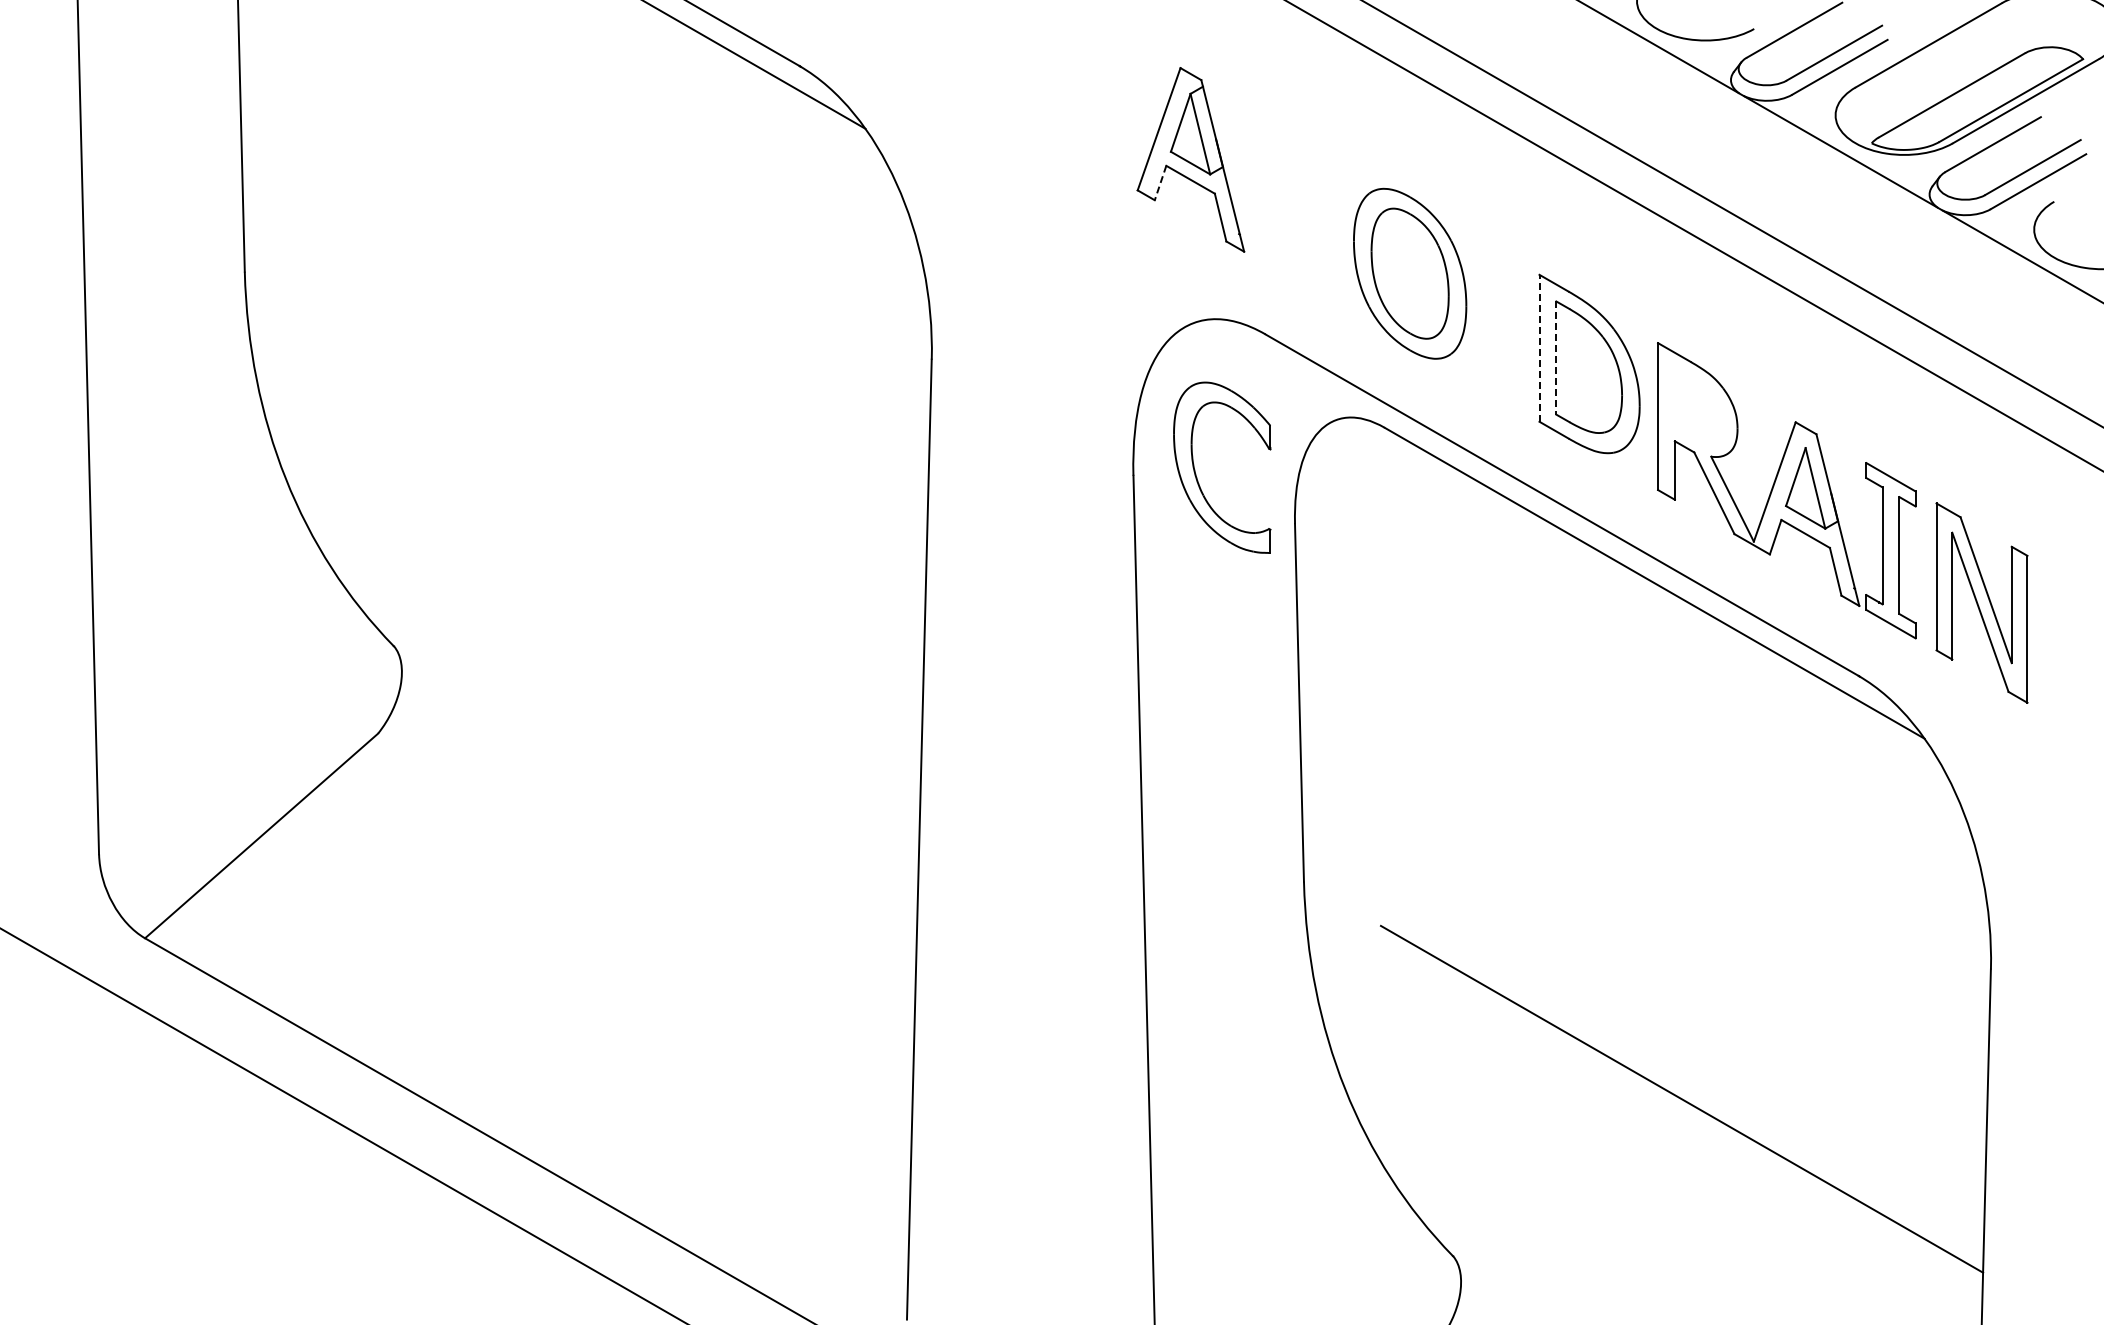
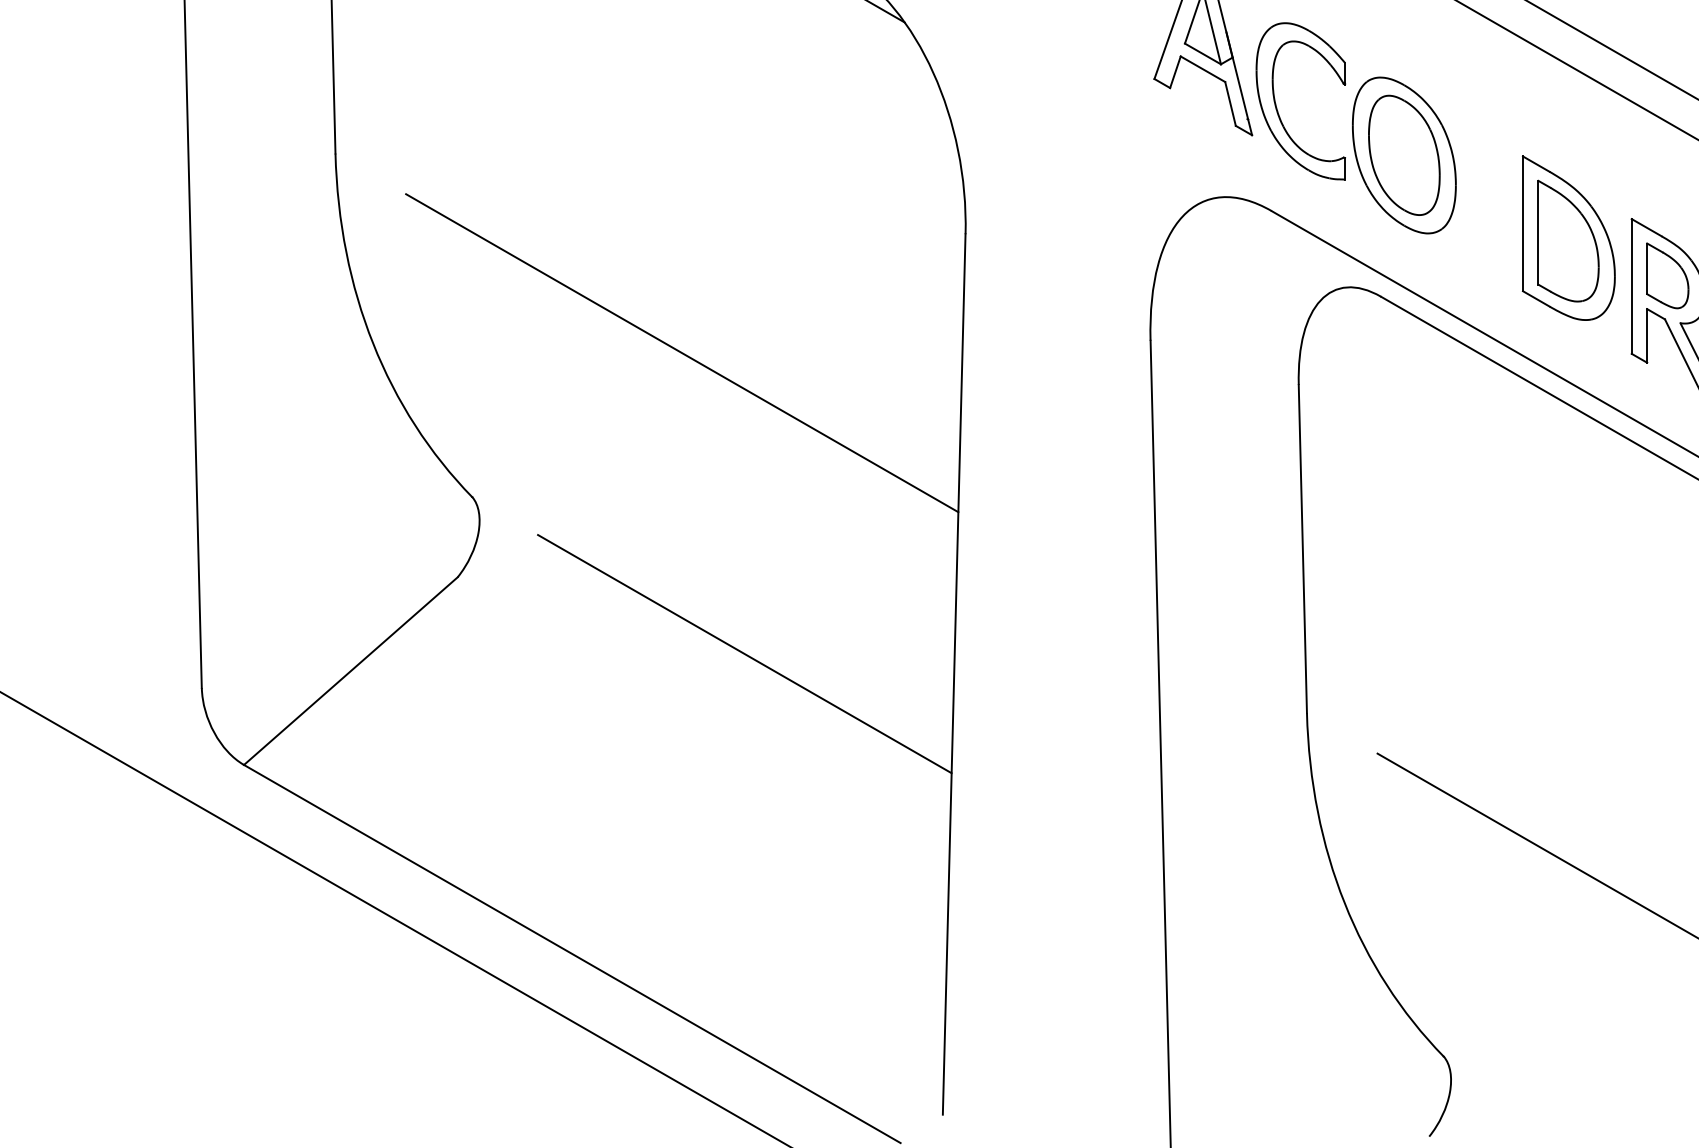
line: (1160, 183) -> (1175, 72), dashed -> solid
line: (1539, 347) -> (1522, 223), dashed -> solid
line: (1556, 358) -> (1538, 233), dashed -> solid
part: (1696, 404) -> (1666, 275), added
part: (1196, 474) -> (1277, 107), moved
line: (622, 489) -> (681, 353), added
line: (690, 817) -> (744, 654), added

